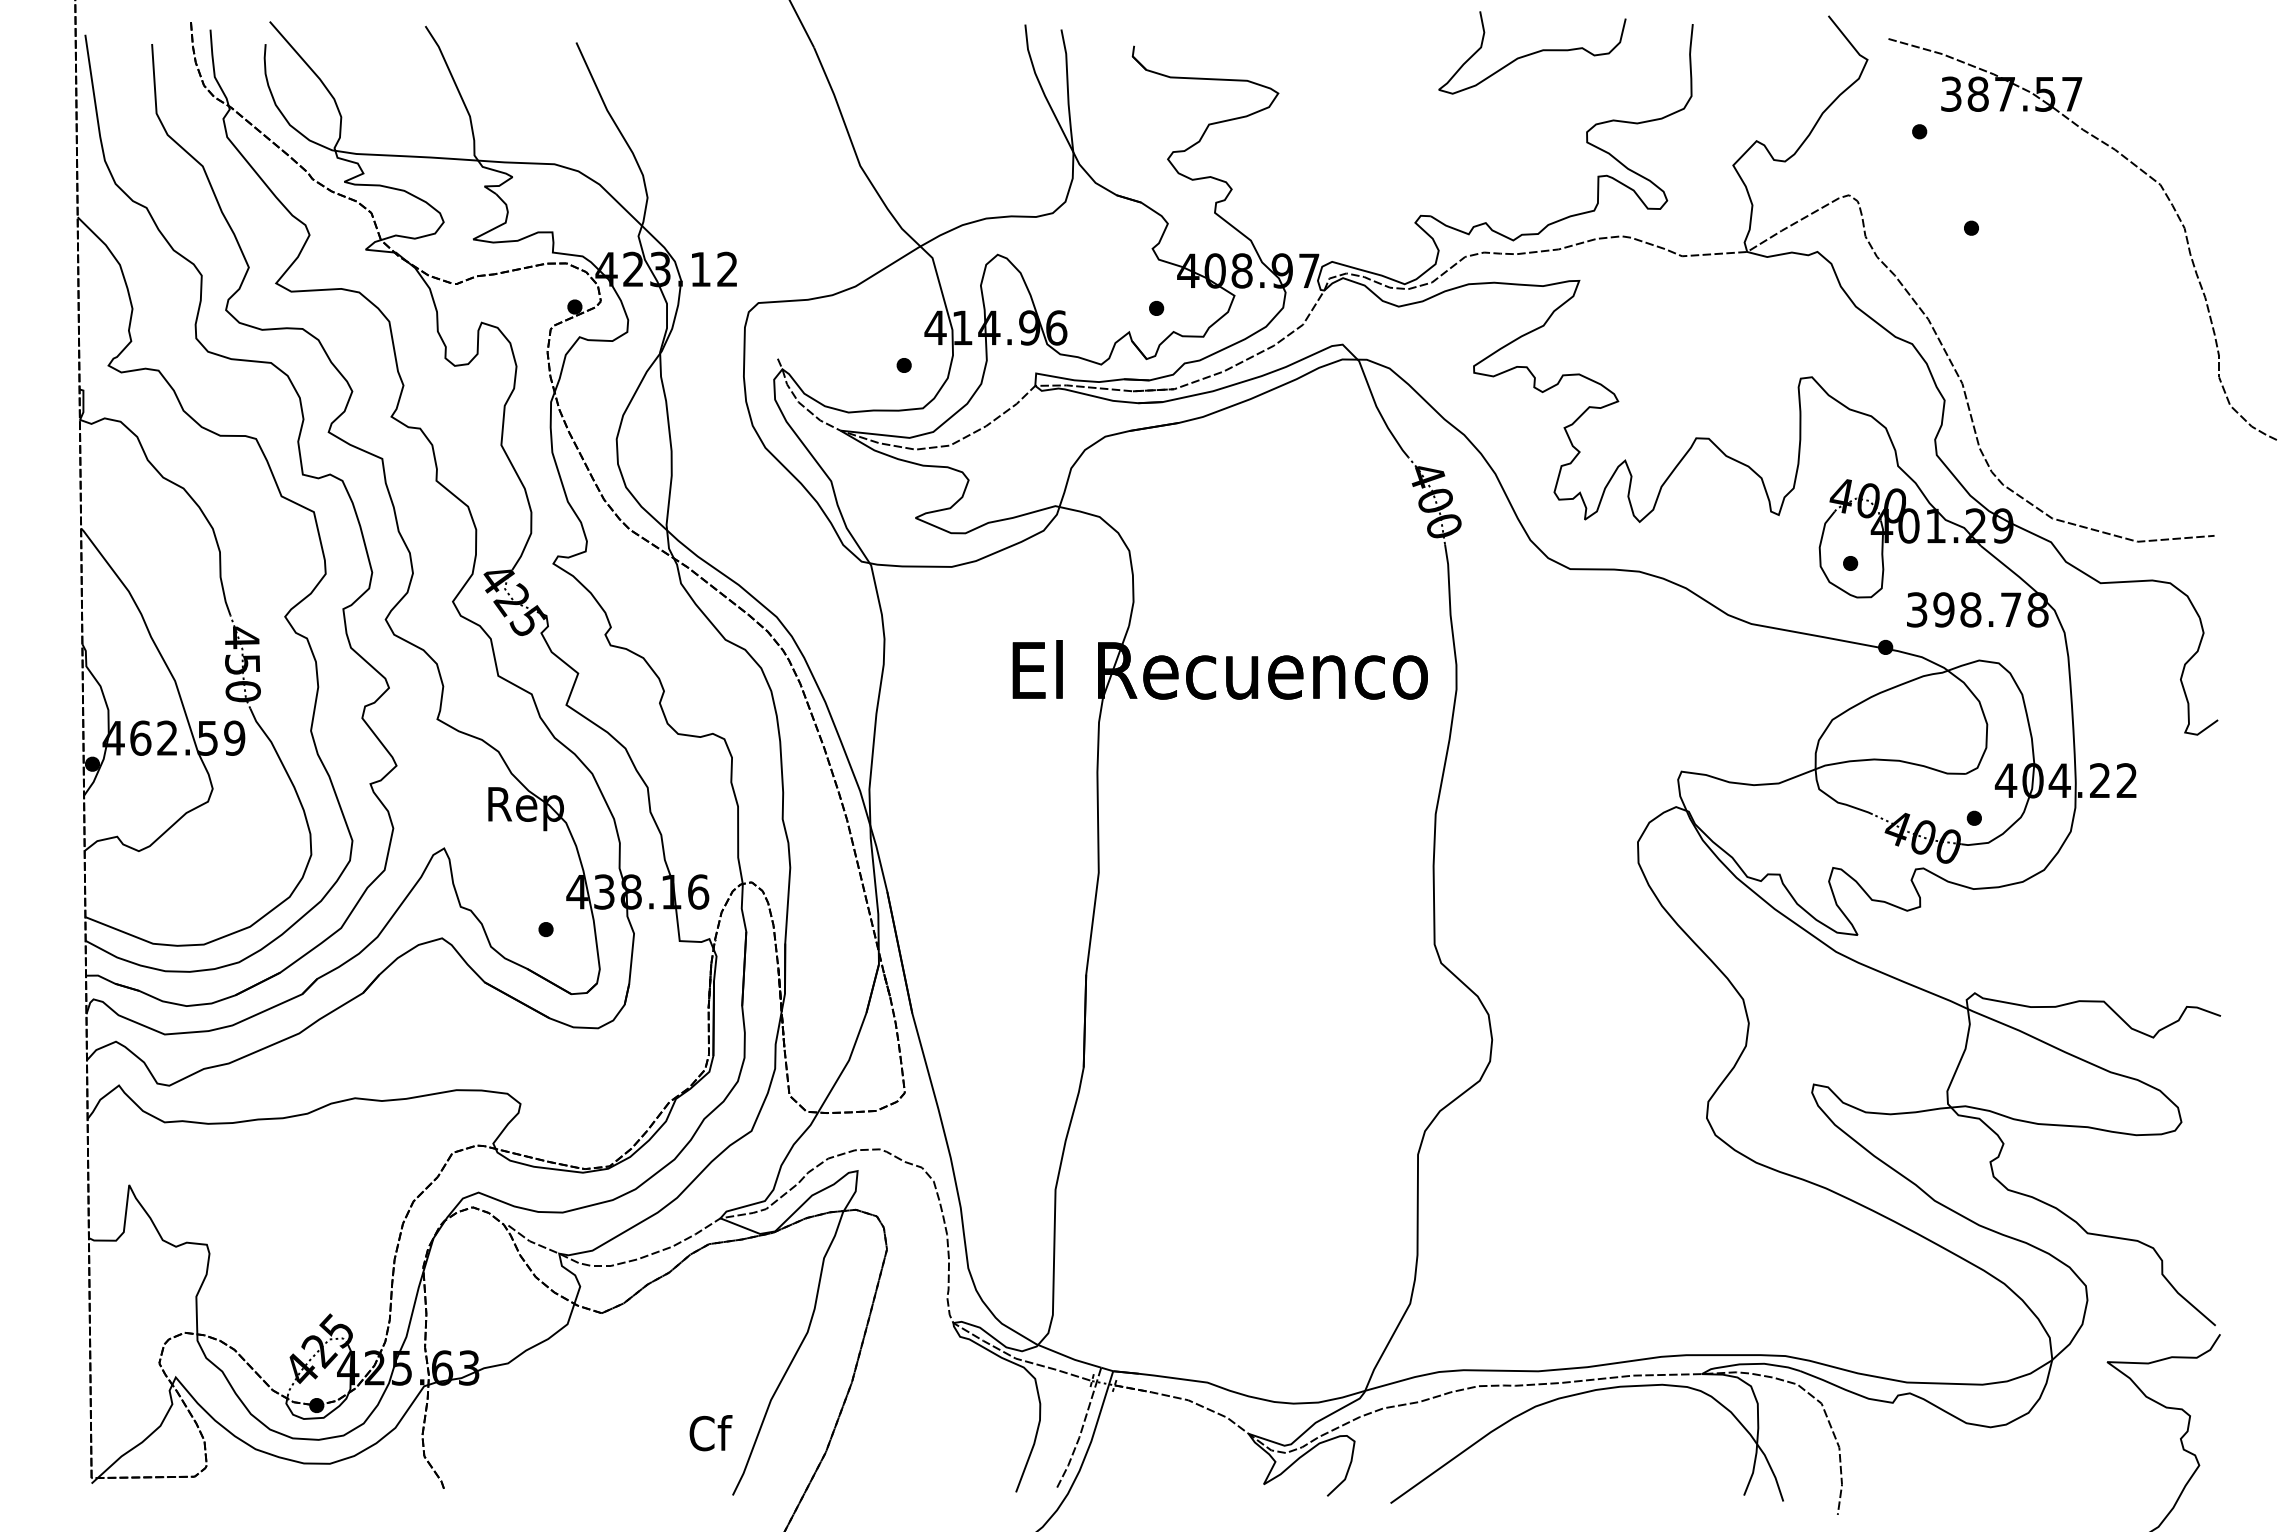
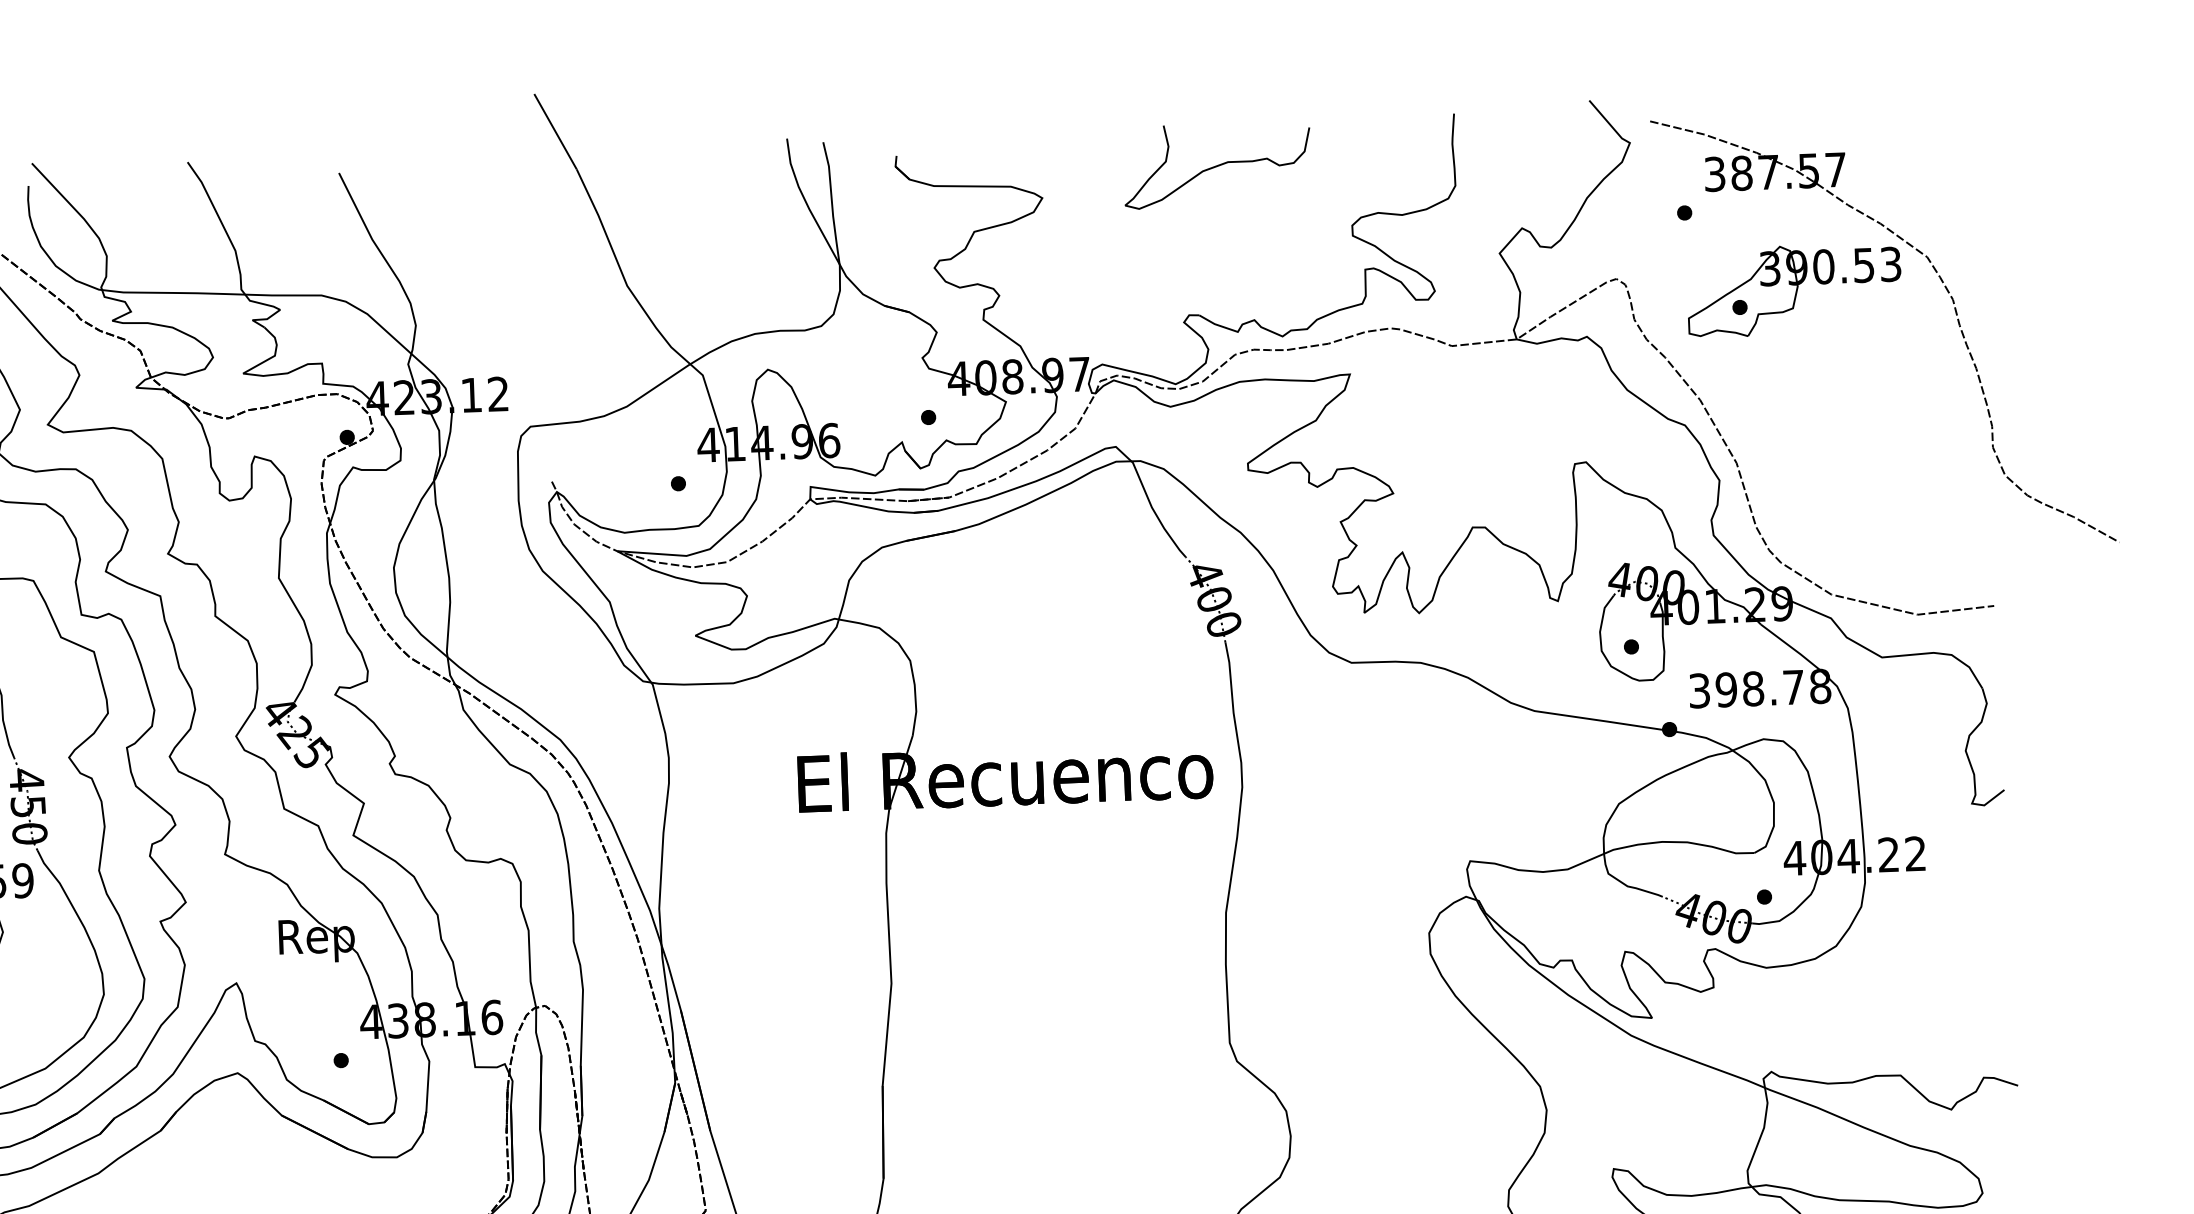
curve: (1532, 52) -> (1217, 164), moved
part: (2026, 212) -> (1794, 289), added

